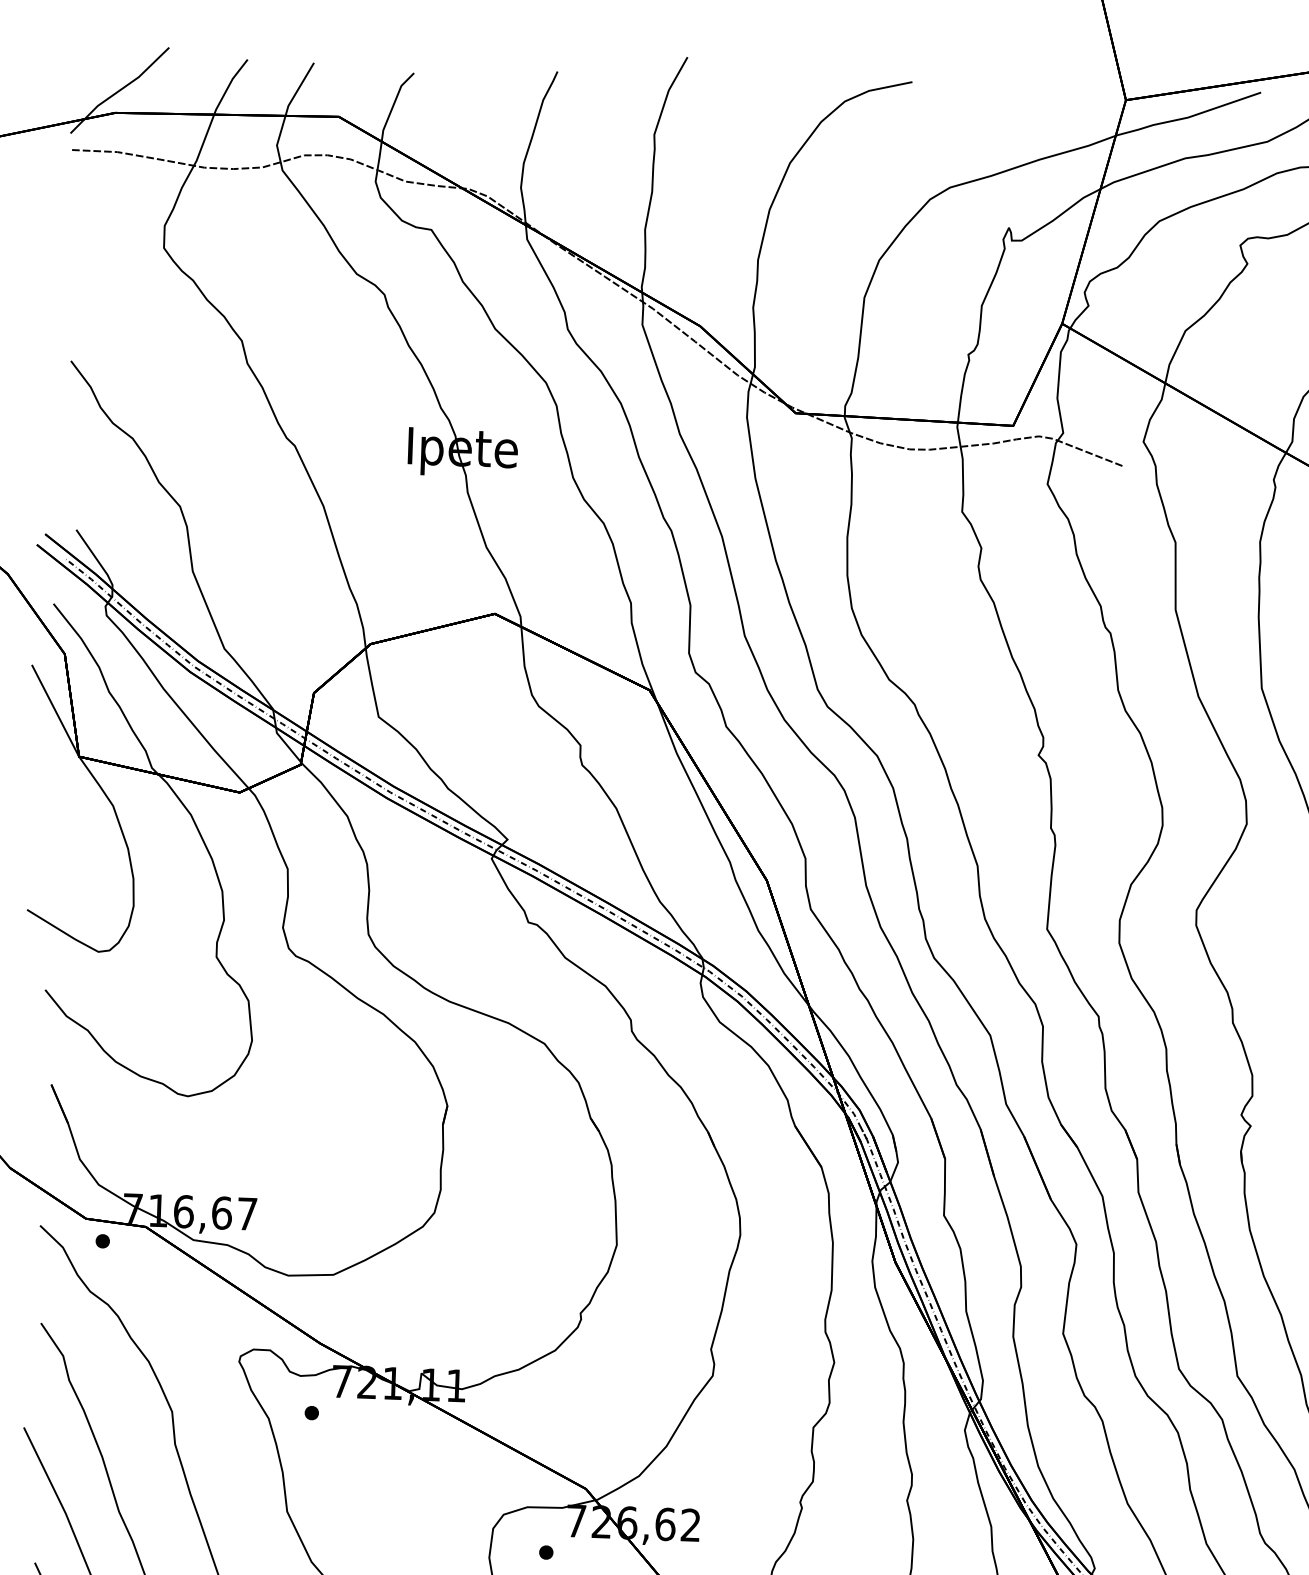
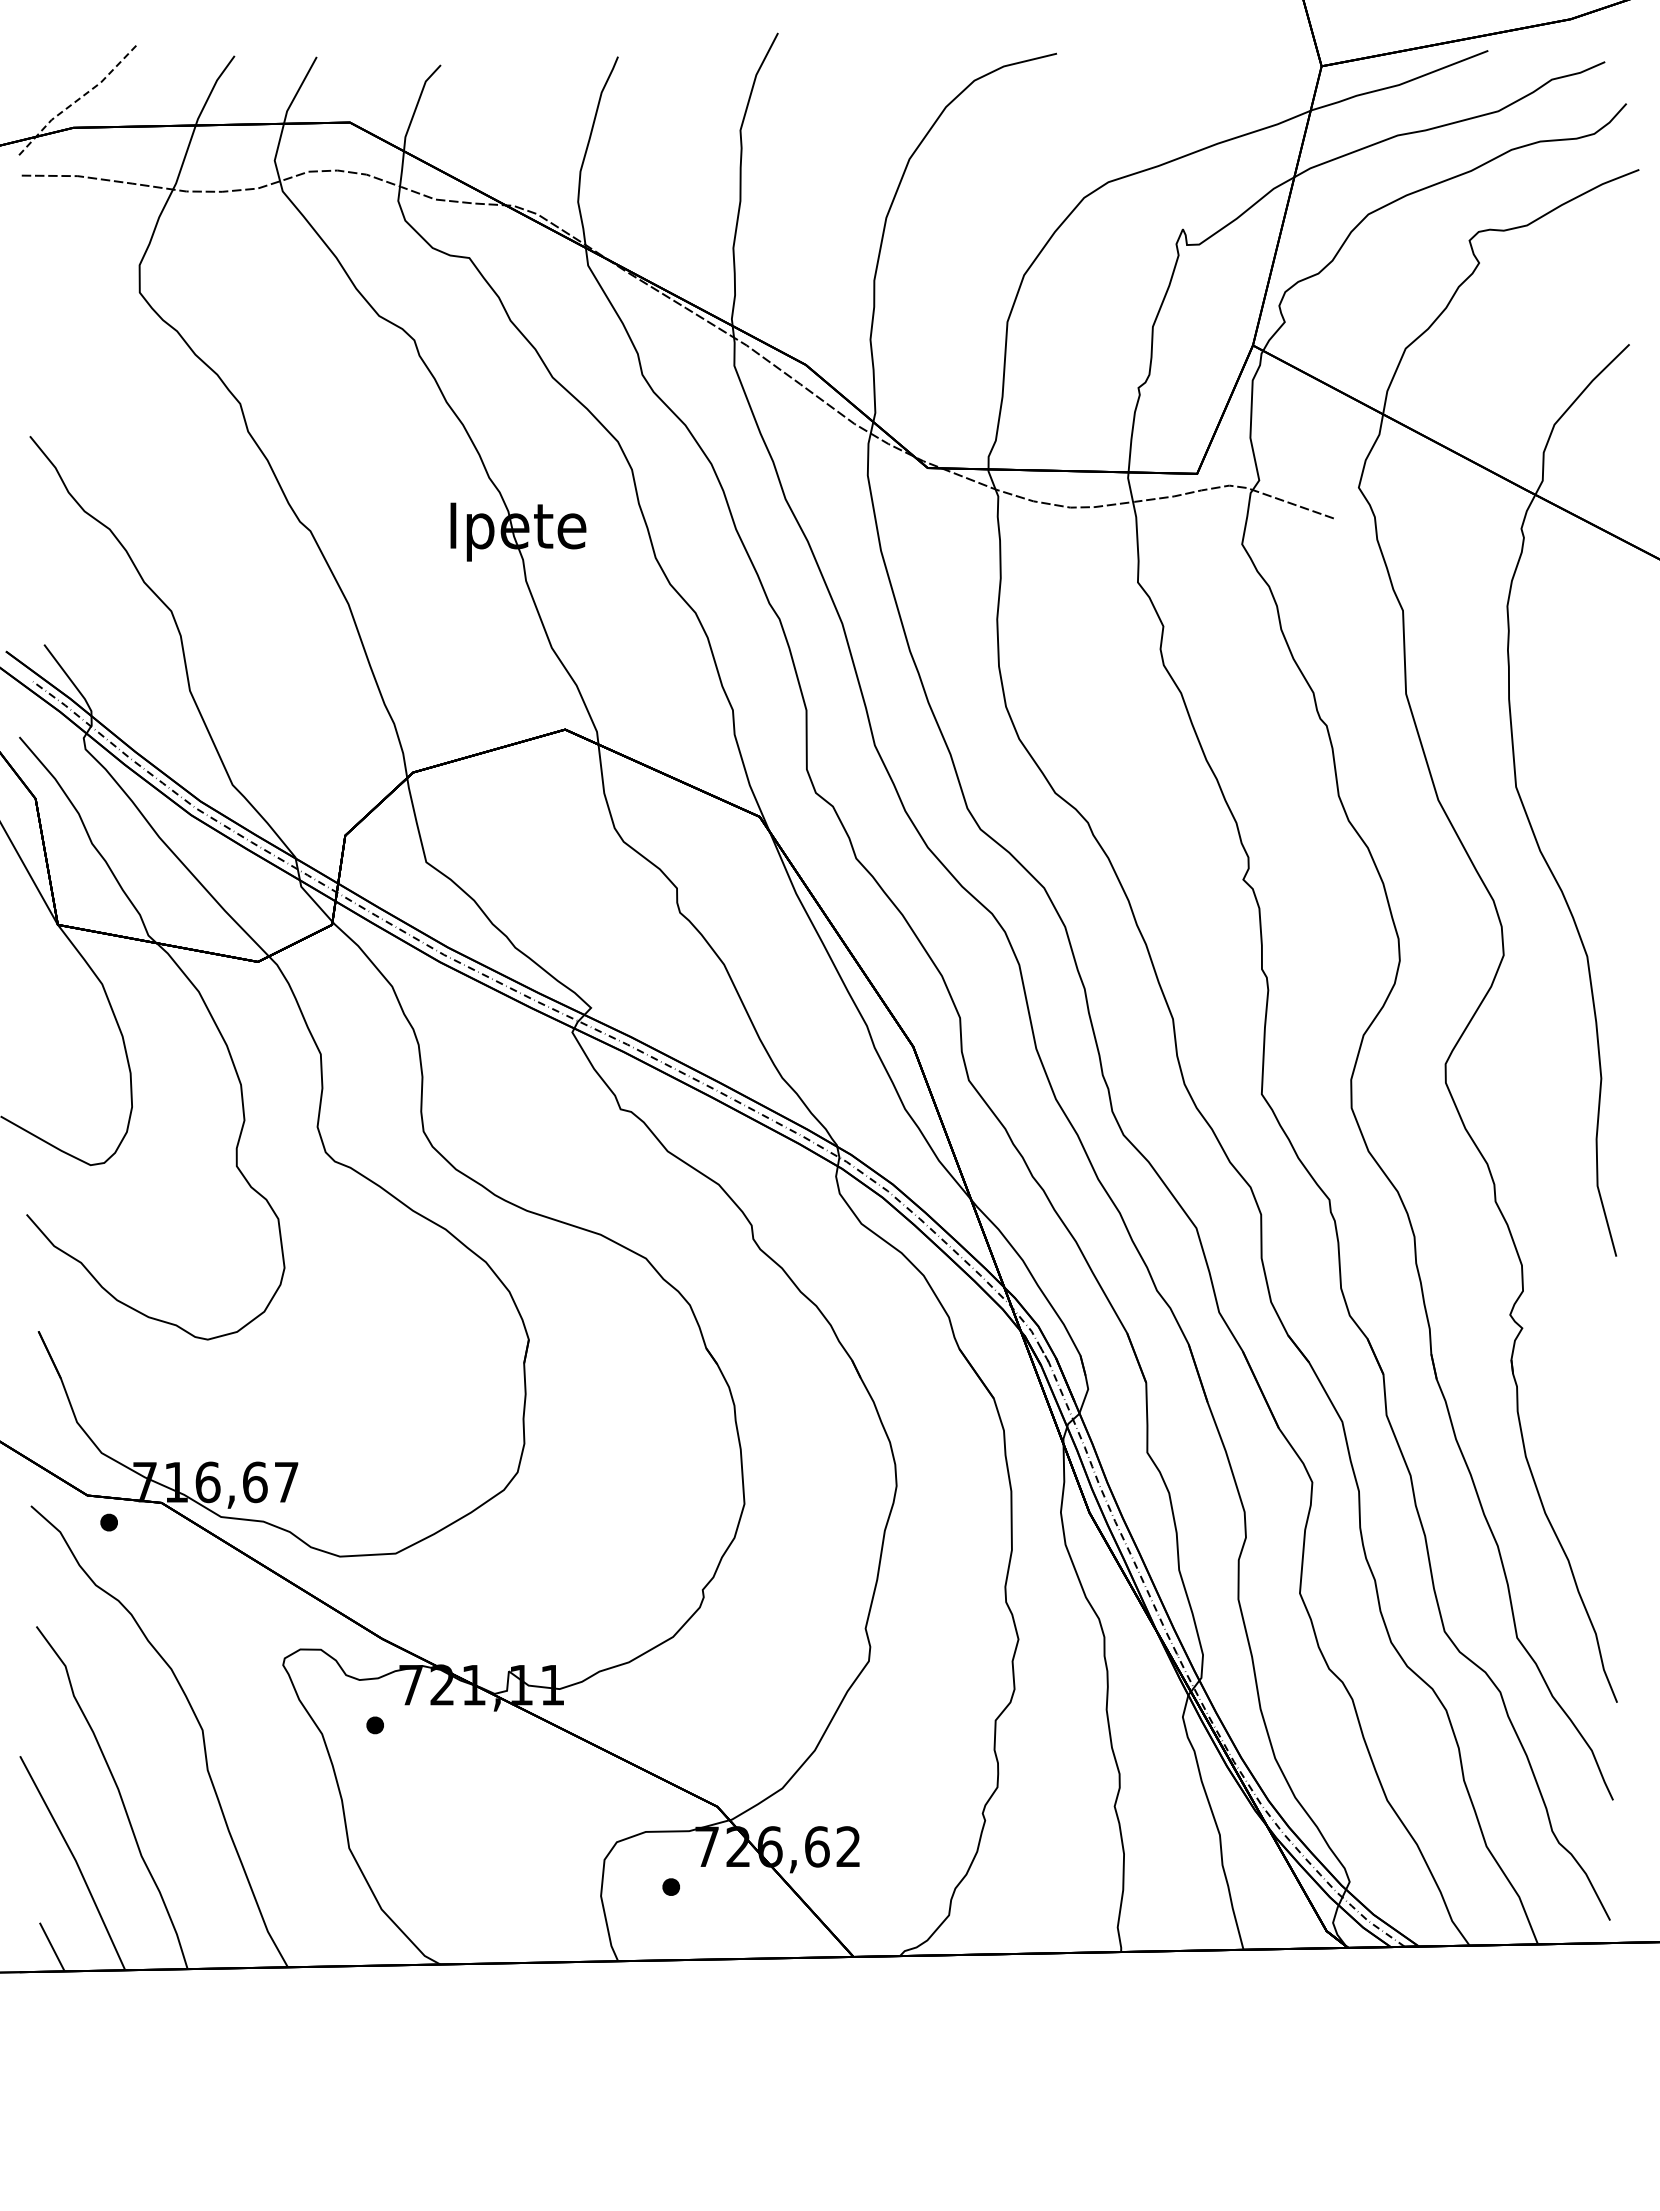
line: (120, 90) -> (78, 99), solid -> dashed

